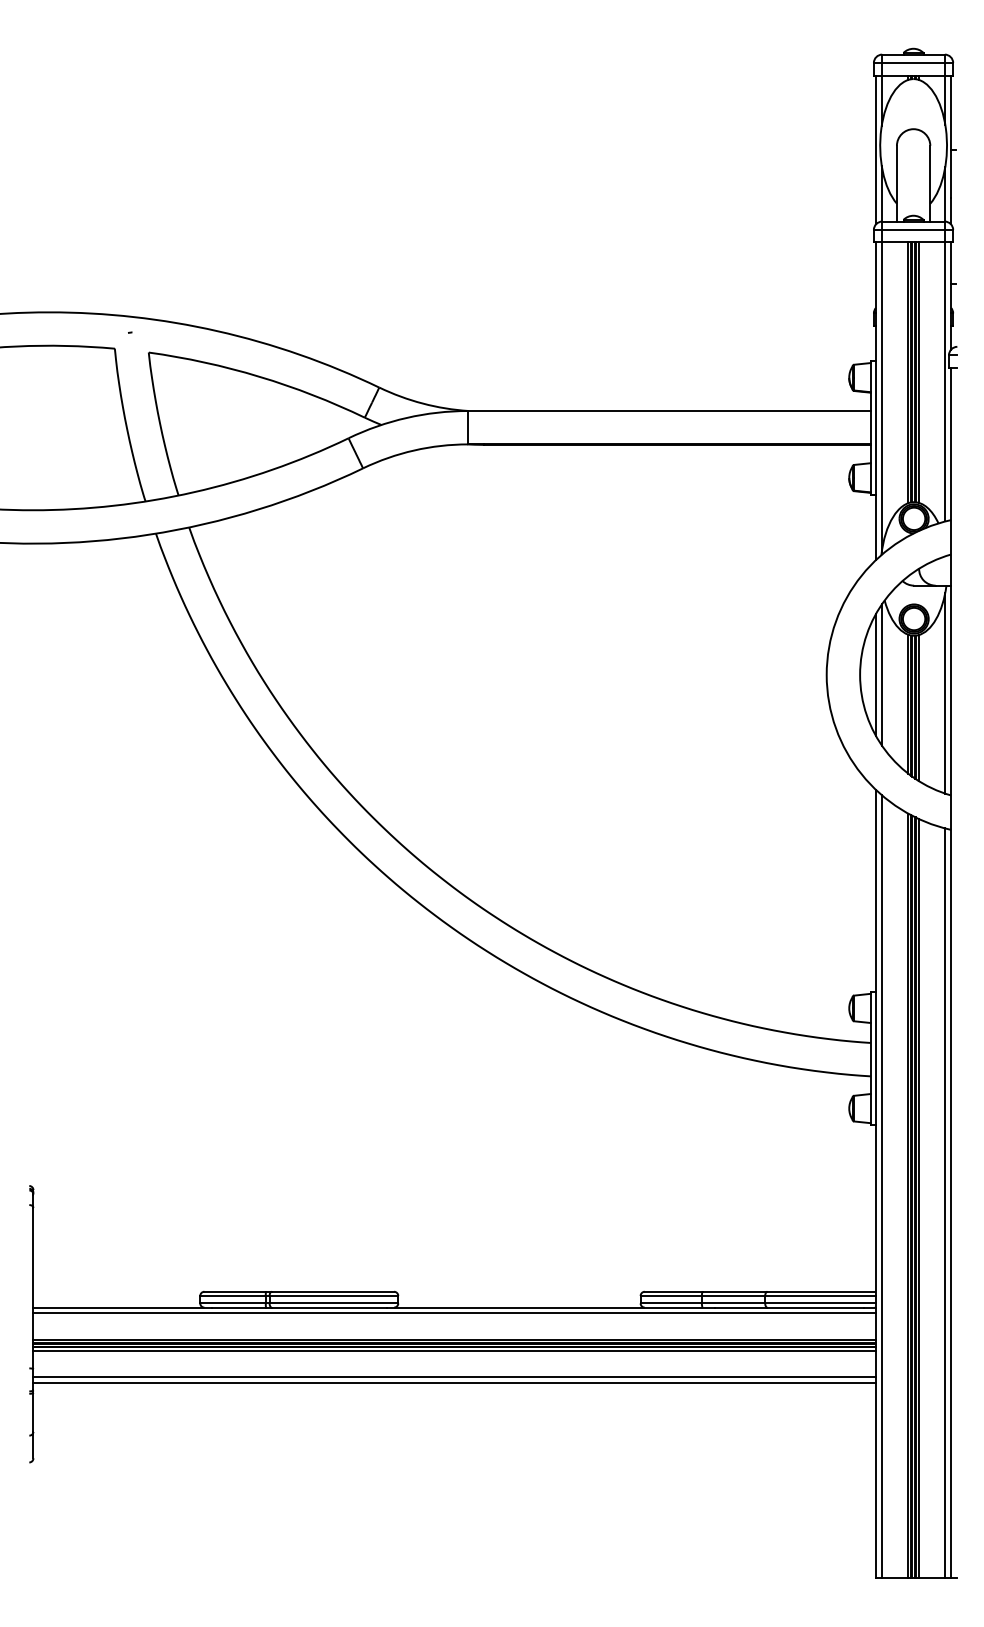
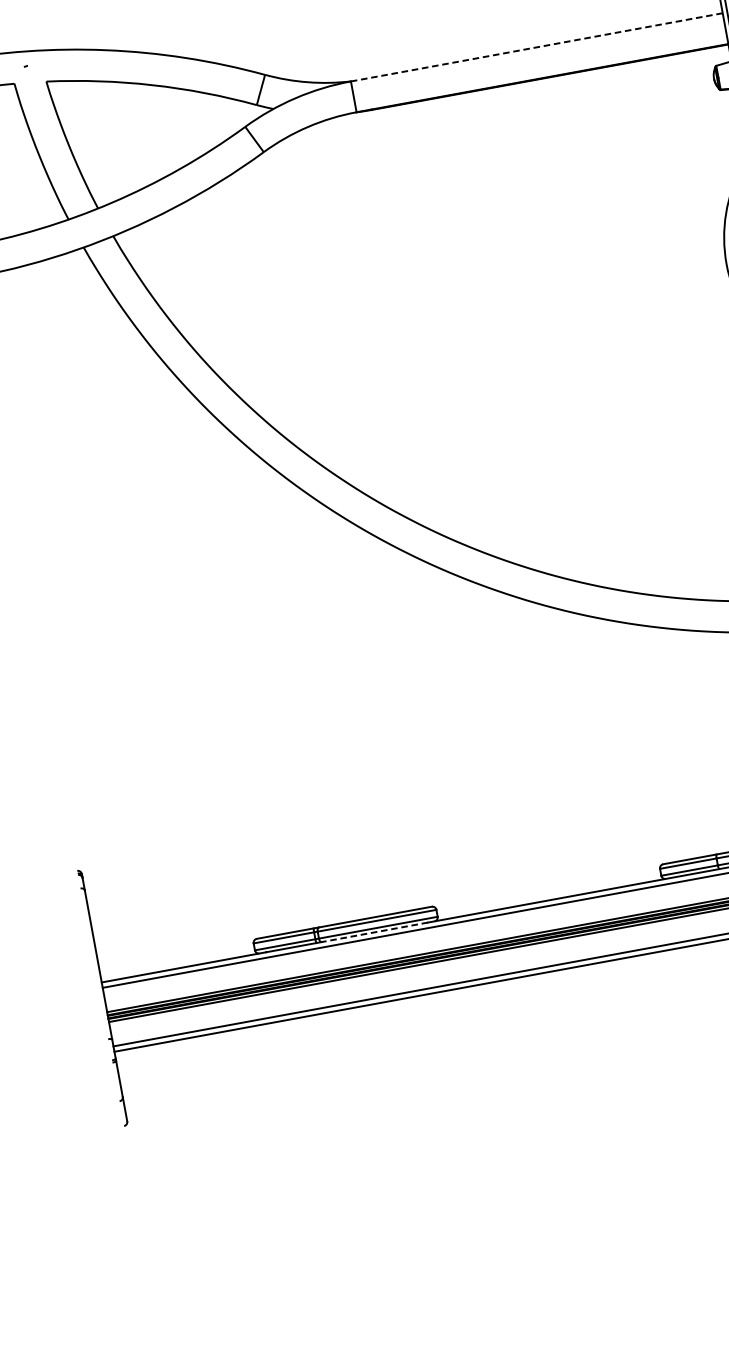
line: (669, 411) -> (536, 47), solid -> dashed
line: (329, 1307) -> (374, 932), solid -> dashed

